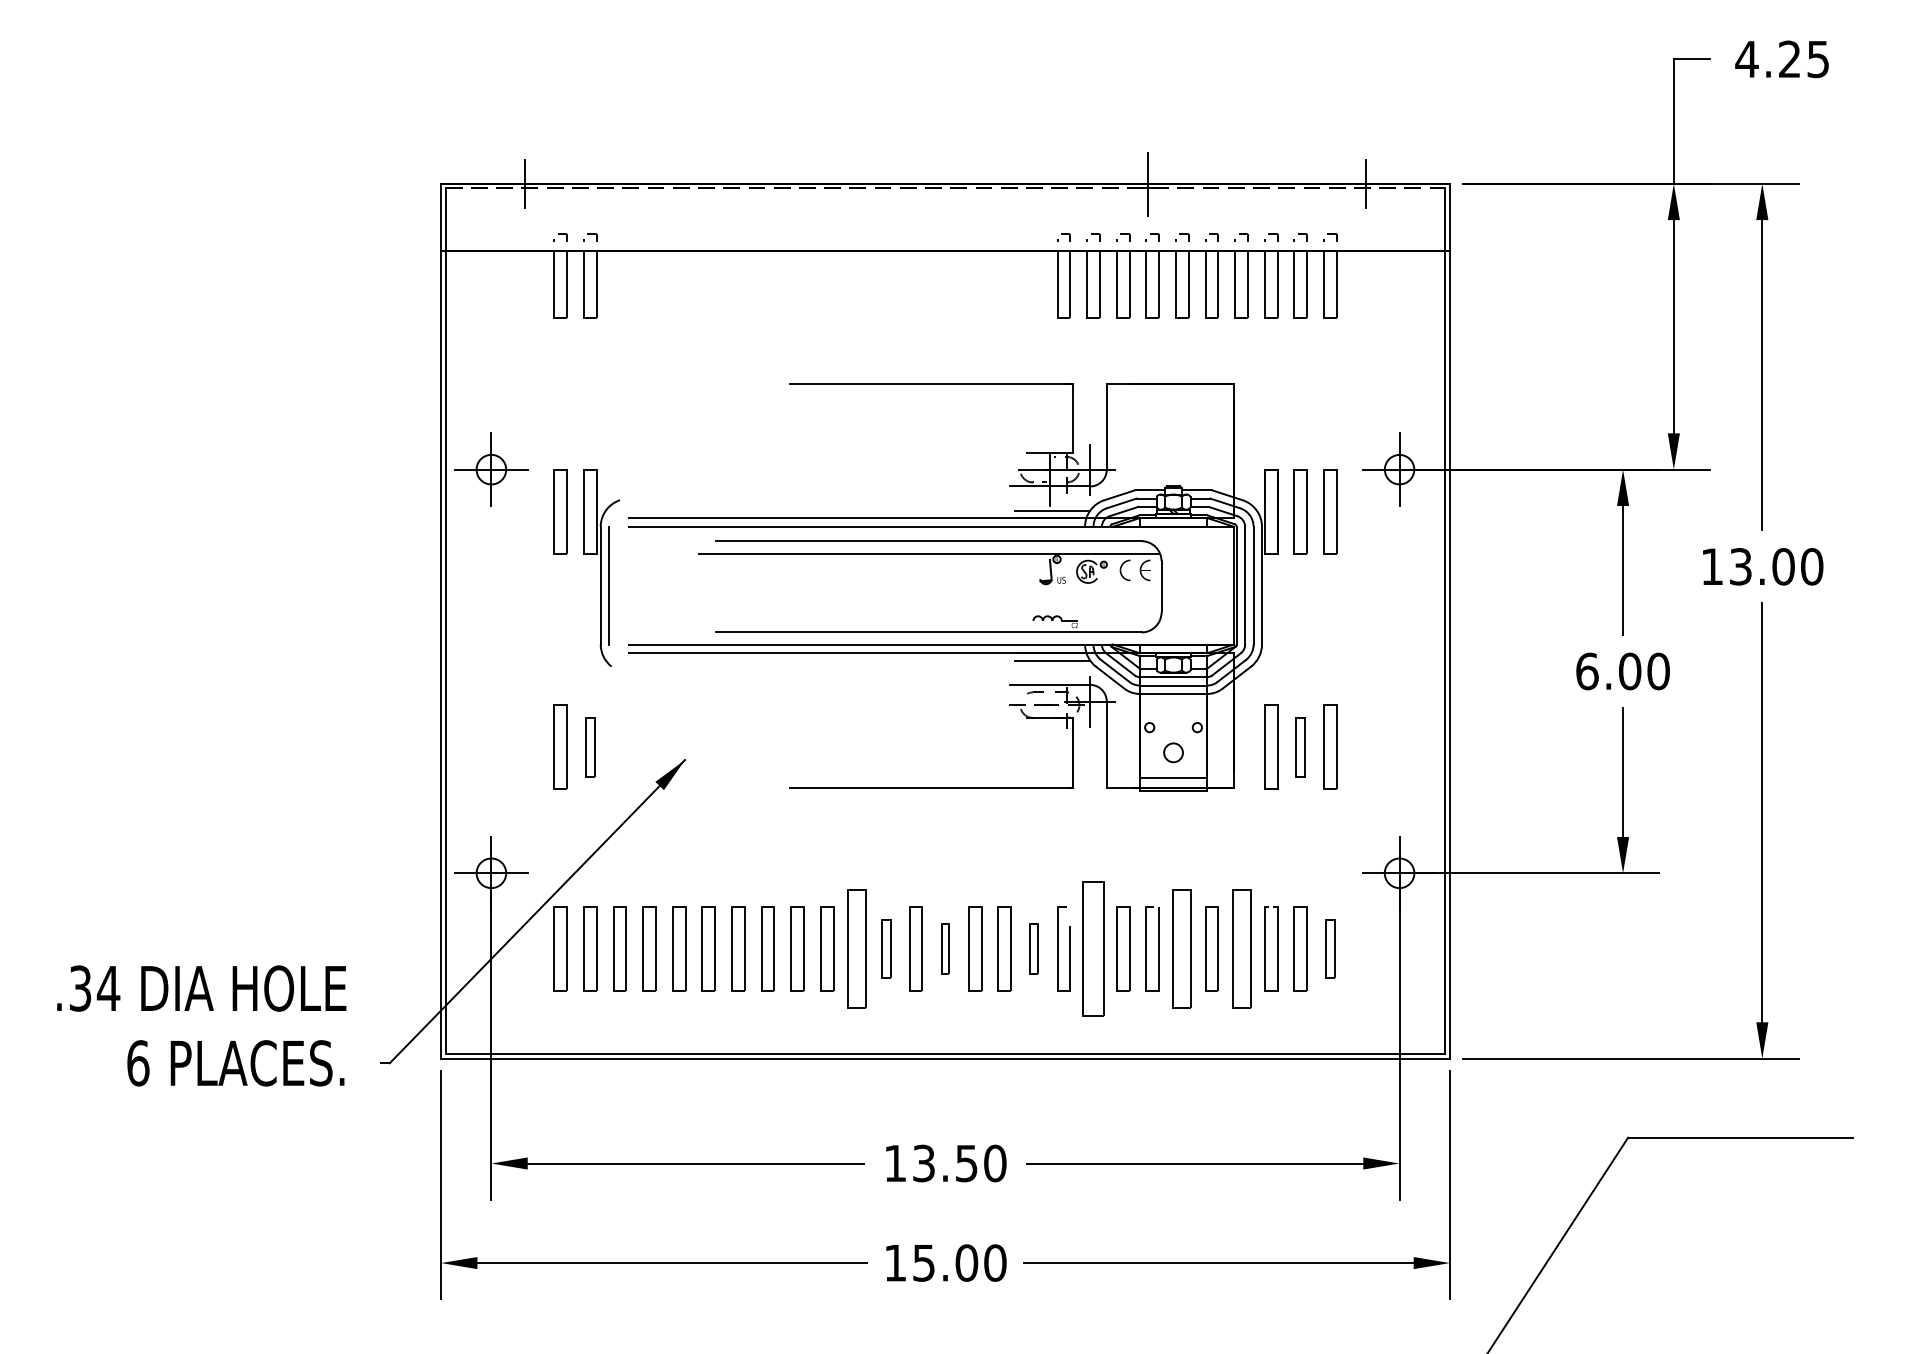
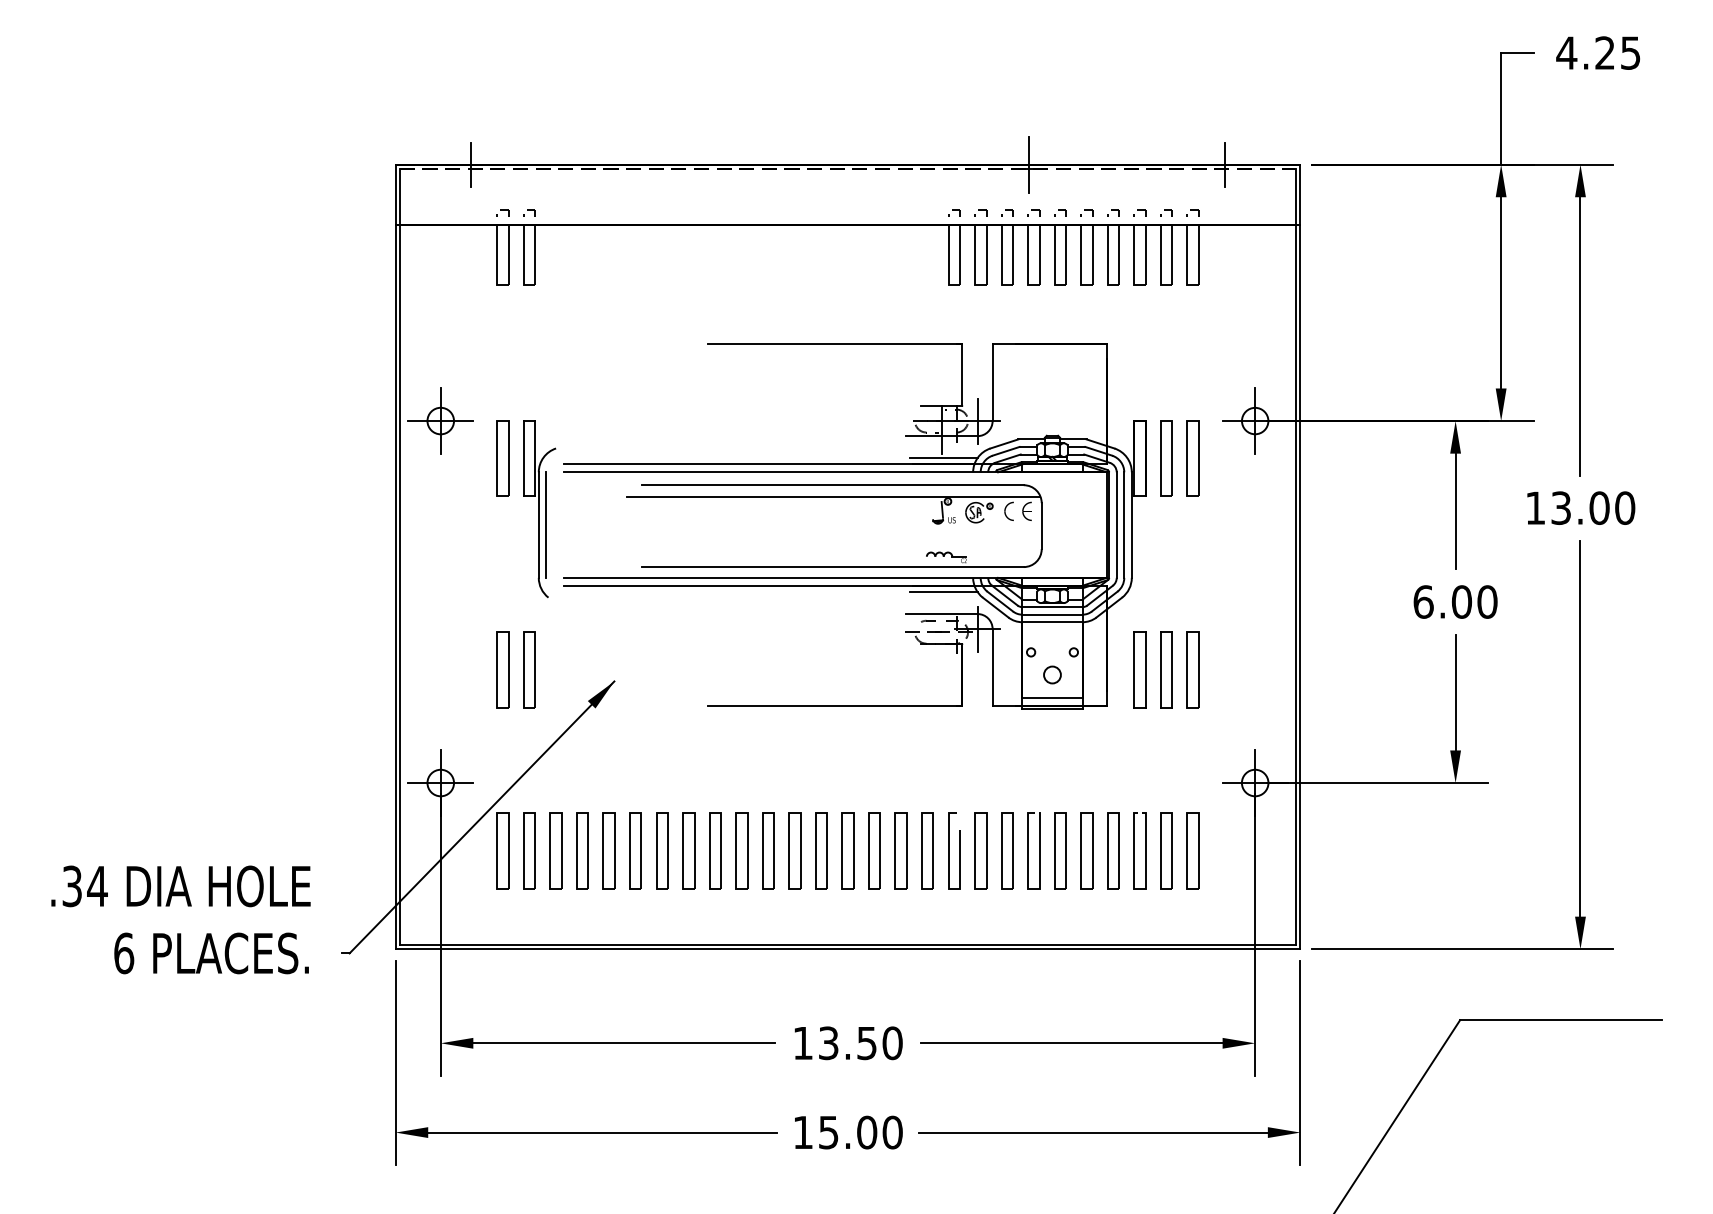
part: (590, 746) -> (529, 669), size x1.43
part: (1300, 746) -> (1166, 669), size x1.43
part: (856, 948) -> (768, 850), size x0.71
part: (885, 948) -> (794, 850), size x1.43
part: (944, 948) -> (847, 850), size x1.67
part: (1034, 948) -> (927, 850), size x1.67
part: (1093, 948) -> (980, 850), size x0.62
part: (1182, 948) -> (1060, 850), size x0.71
part: (1241, 948) -> (1113, 850), size x0.71
part: (1329, 948) -> (1192, 850), size x1.43

